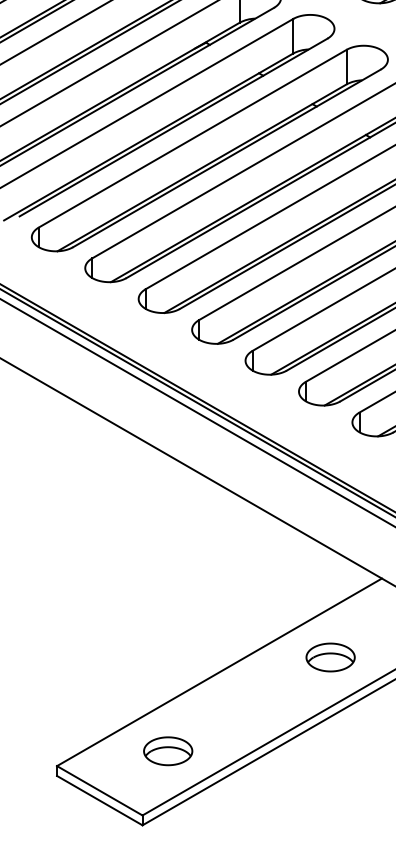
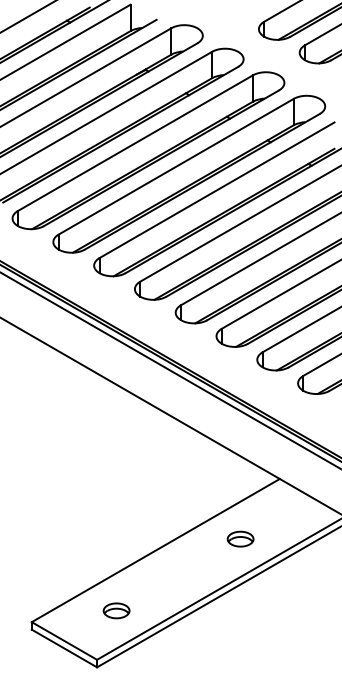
part: (330, 656) -> (240, 538), size x0.7
part: (167, 750) -> (116, 610), size x0.7

